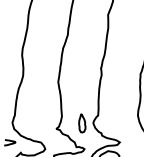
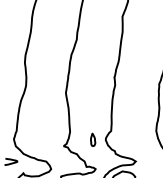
part: (81, 123) -> (92, 139), size x0.6

